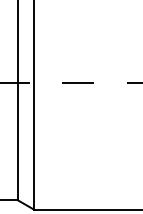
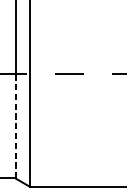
line: (17, 141) -> (15, 126), solid -> dashed

